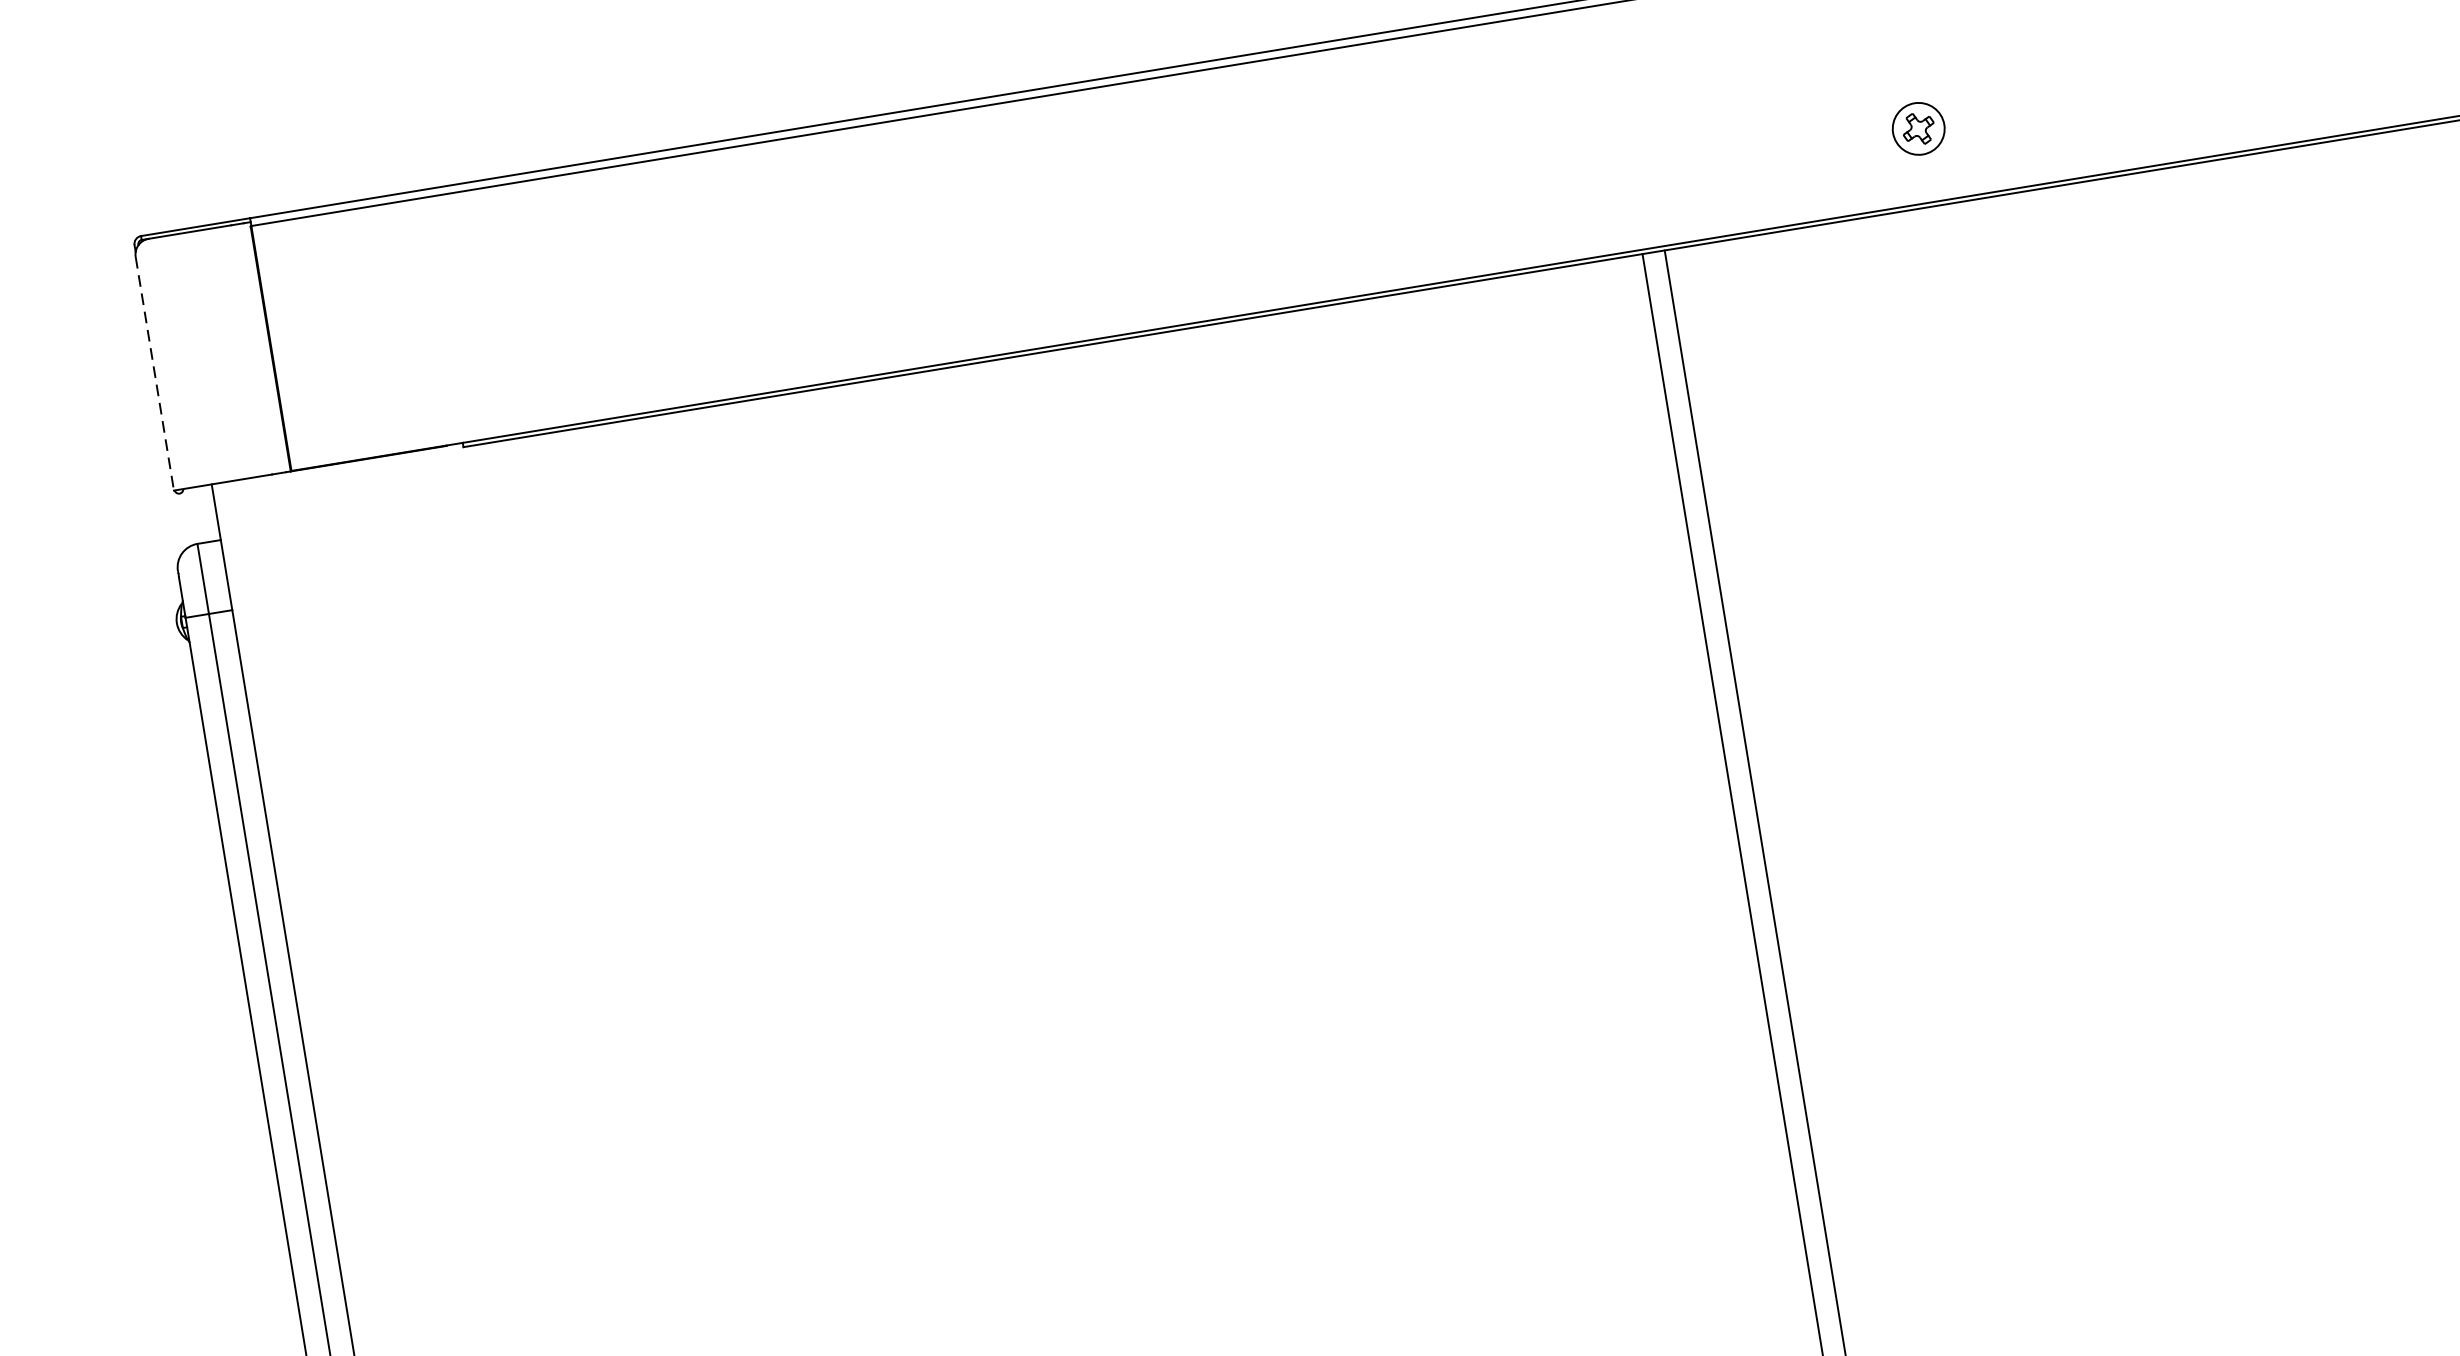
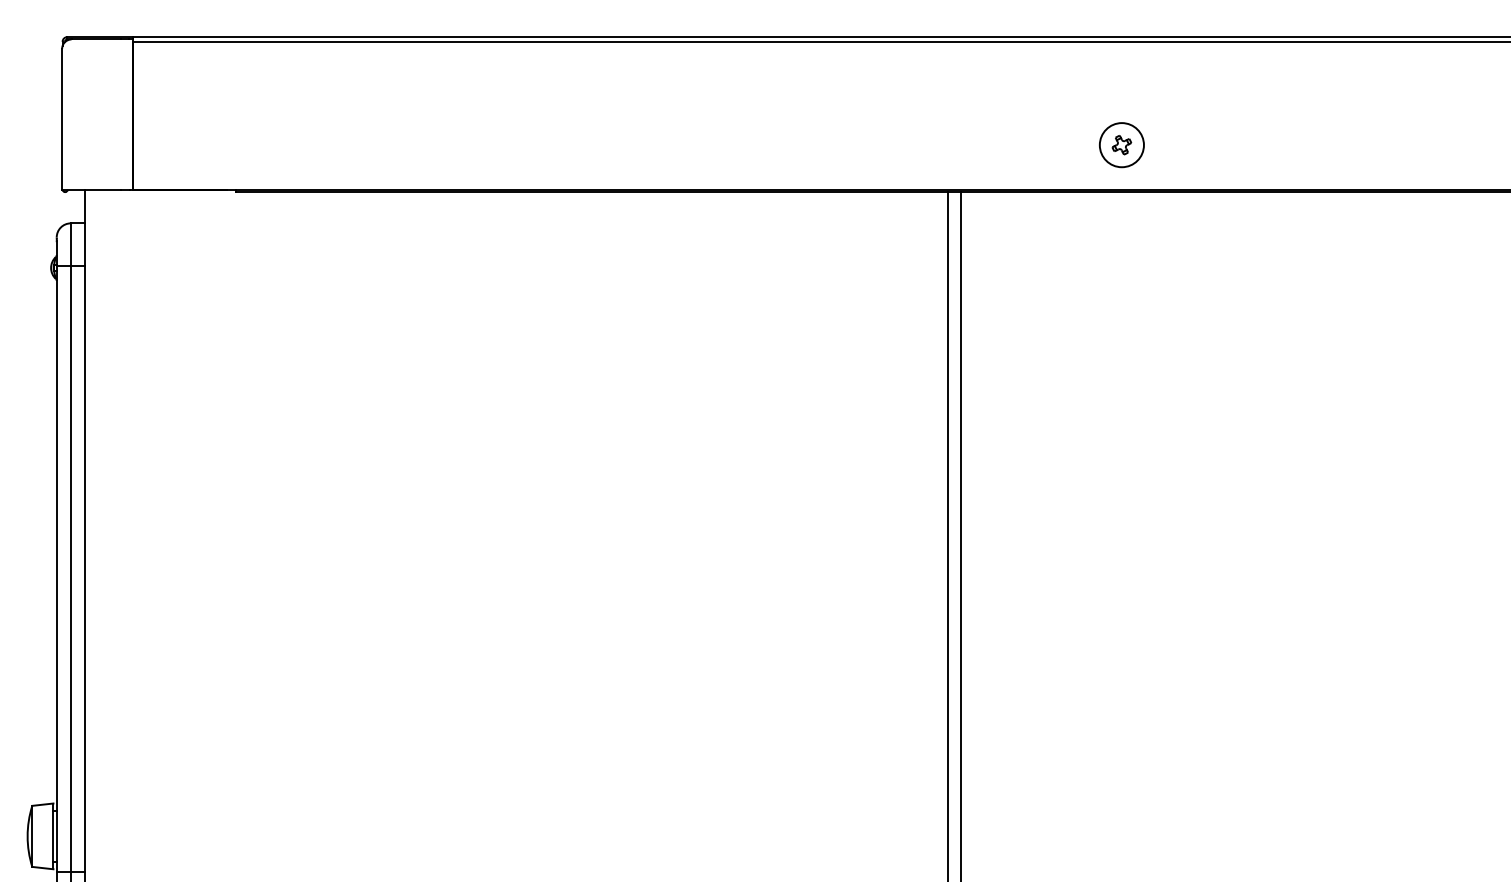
circle: (1918, 129) -> (1121, 145), size x1.43
line: (155, 373) -> (62, 119), dashed -> solid

